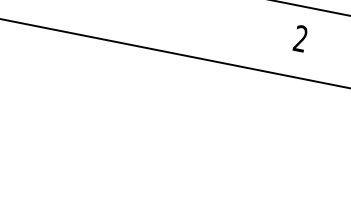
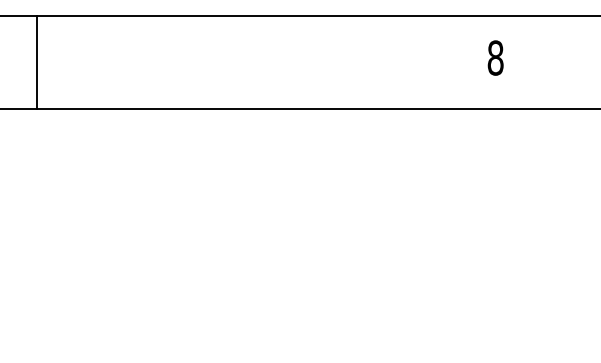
text: (300, 38) -> (495, 57), 2 -> 8

